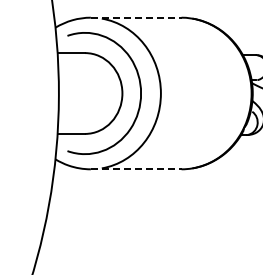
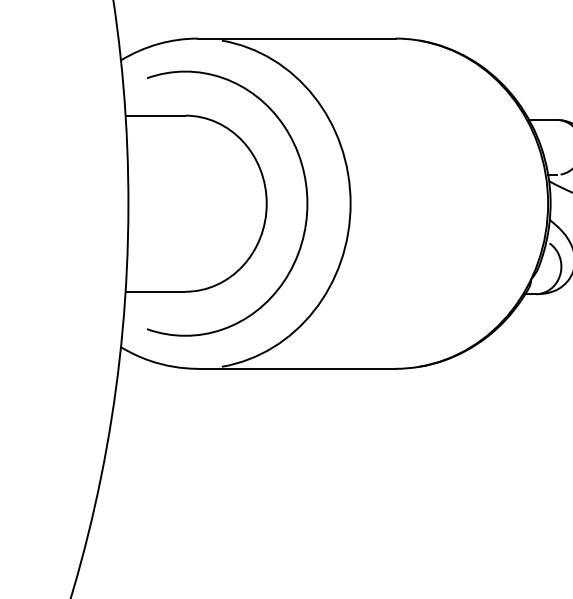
line: (136, 17) -> (297, 38), dashed -> solid
line: (136, 169) -> (297, 369), dashed -> solid

